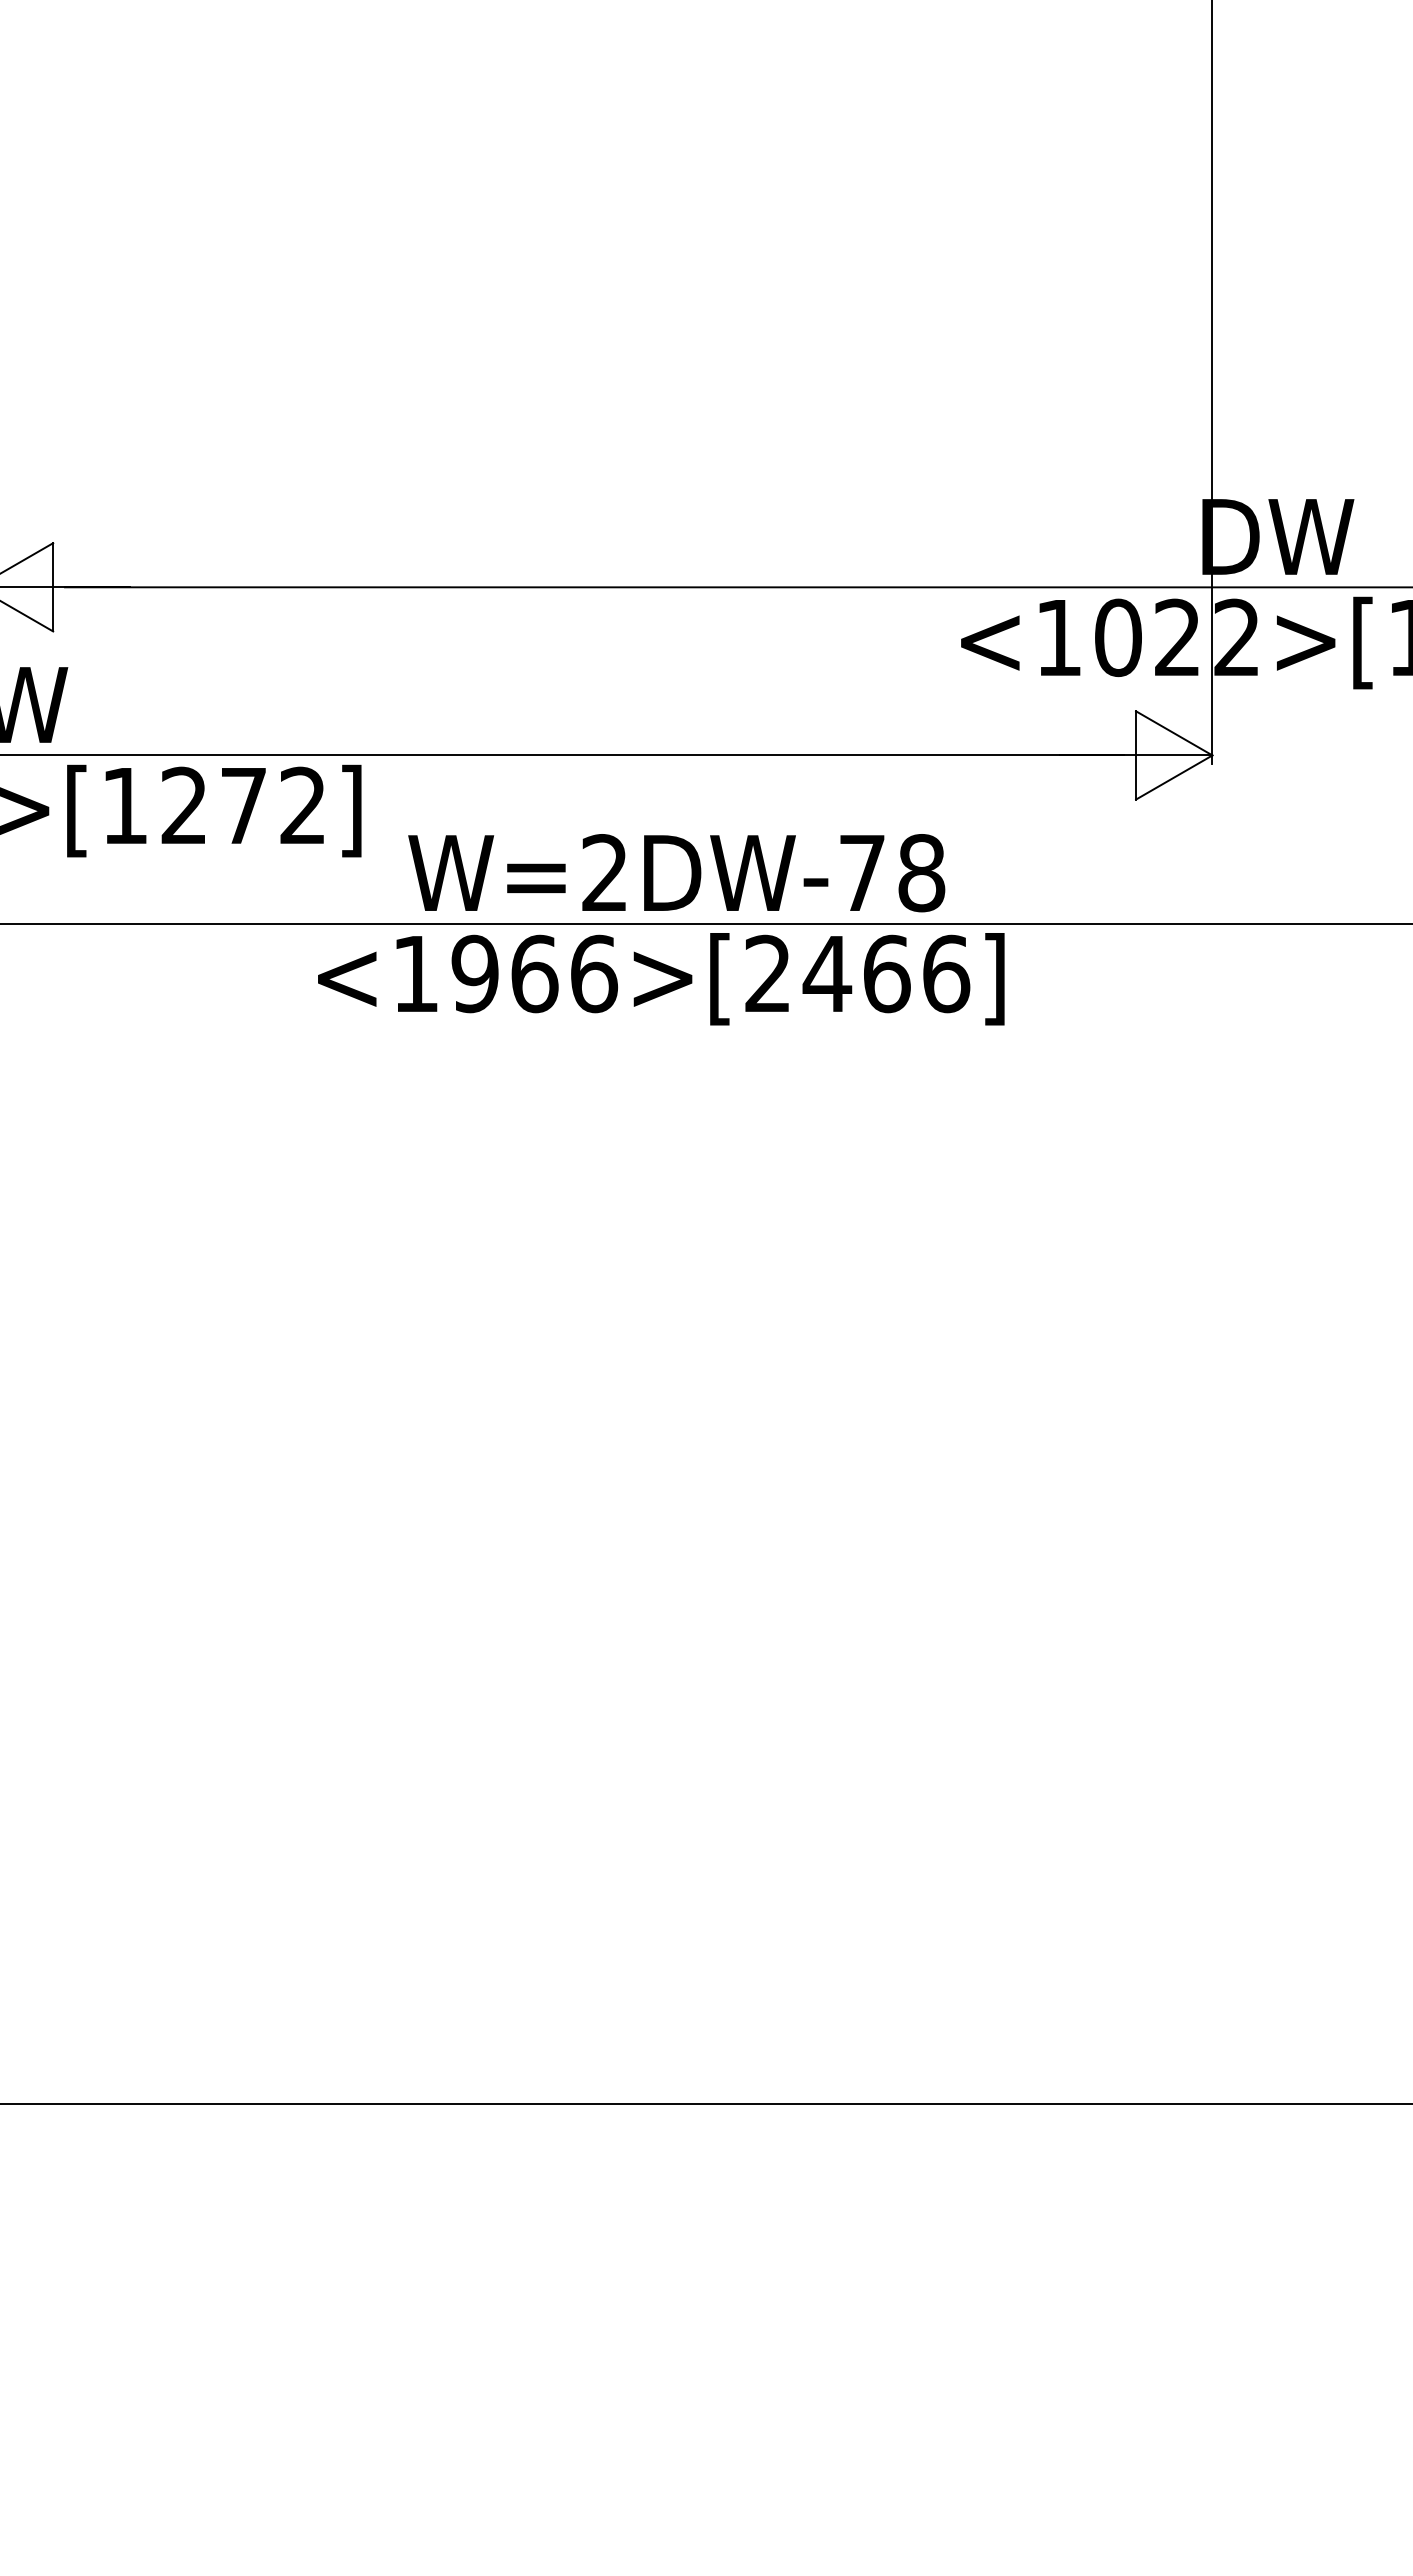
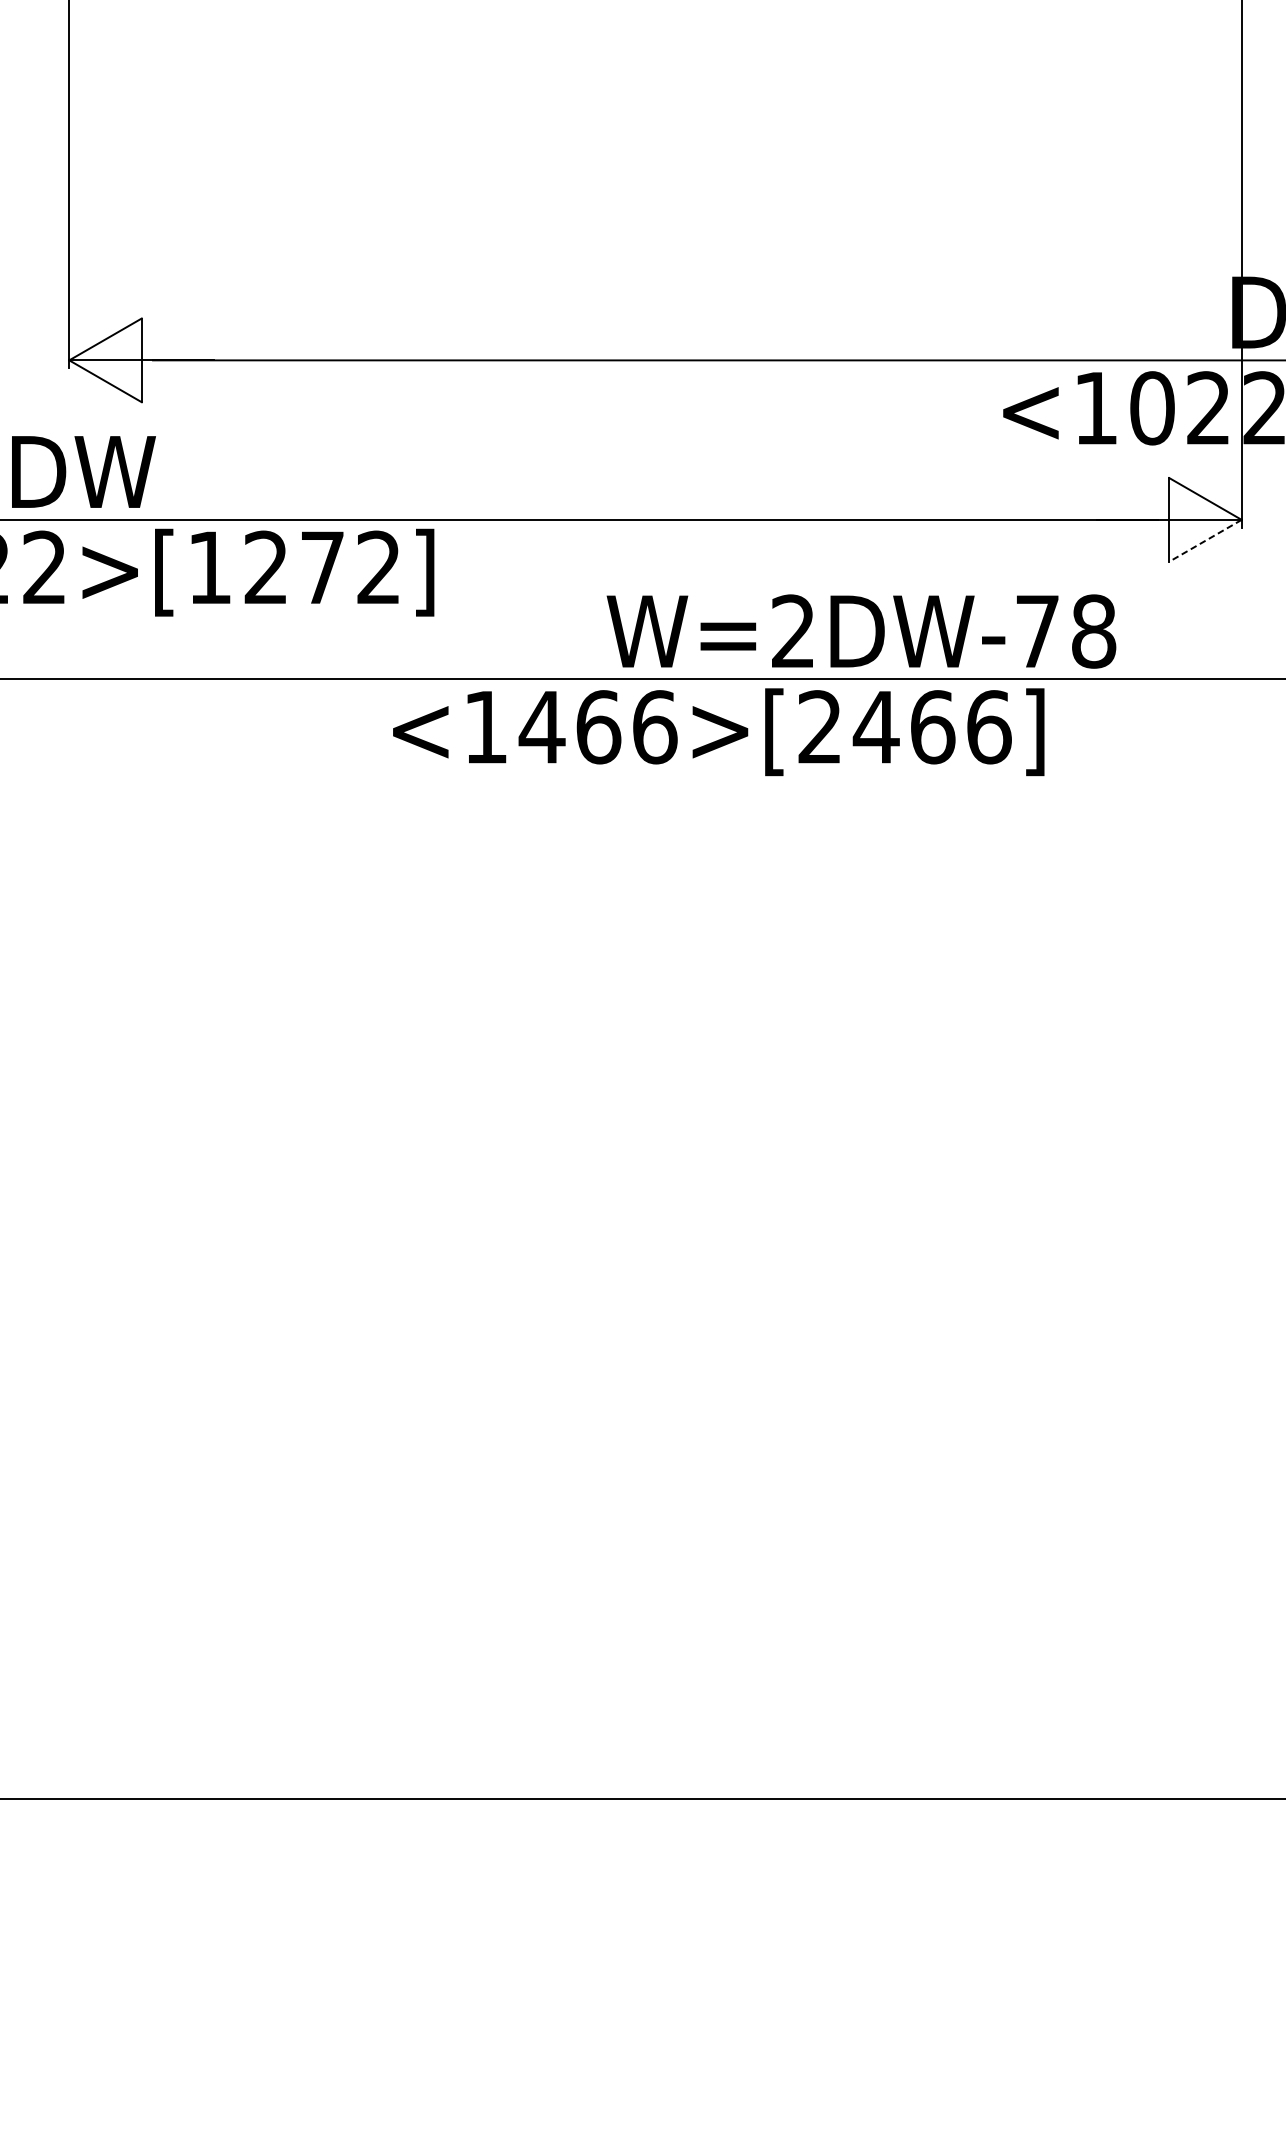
line: (1173, 777) -> (1204, 540), solid -> dashed
text: (676, 873) -> (861, 631), moved
text: (474, 973) -> (541, 726), <1966>[2466] -> <1466>[2466]

